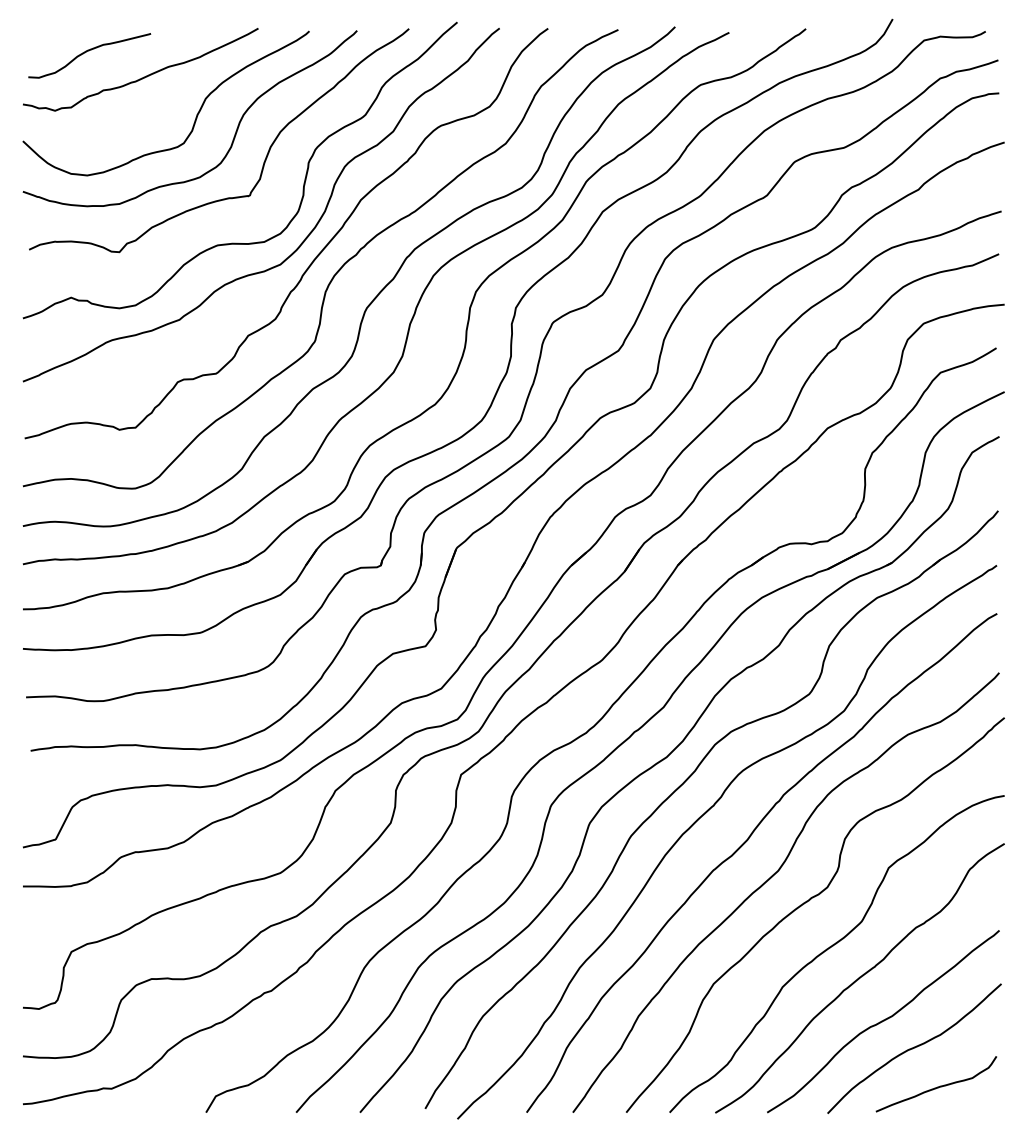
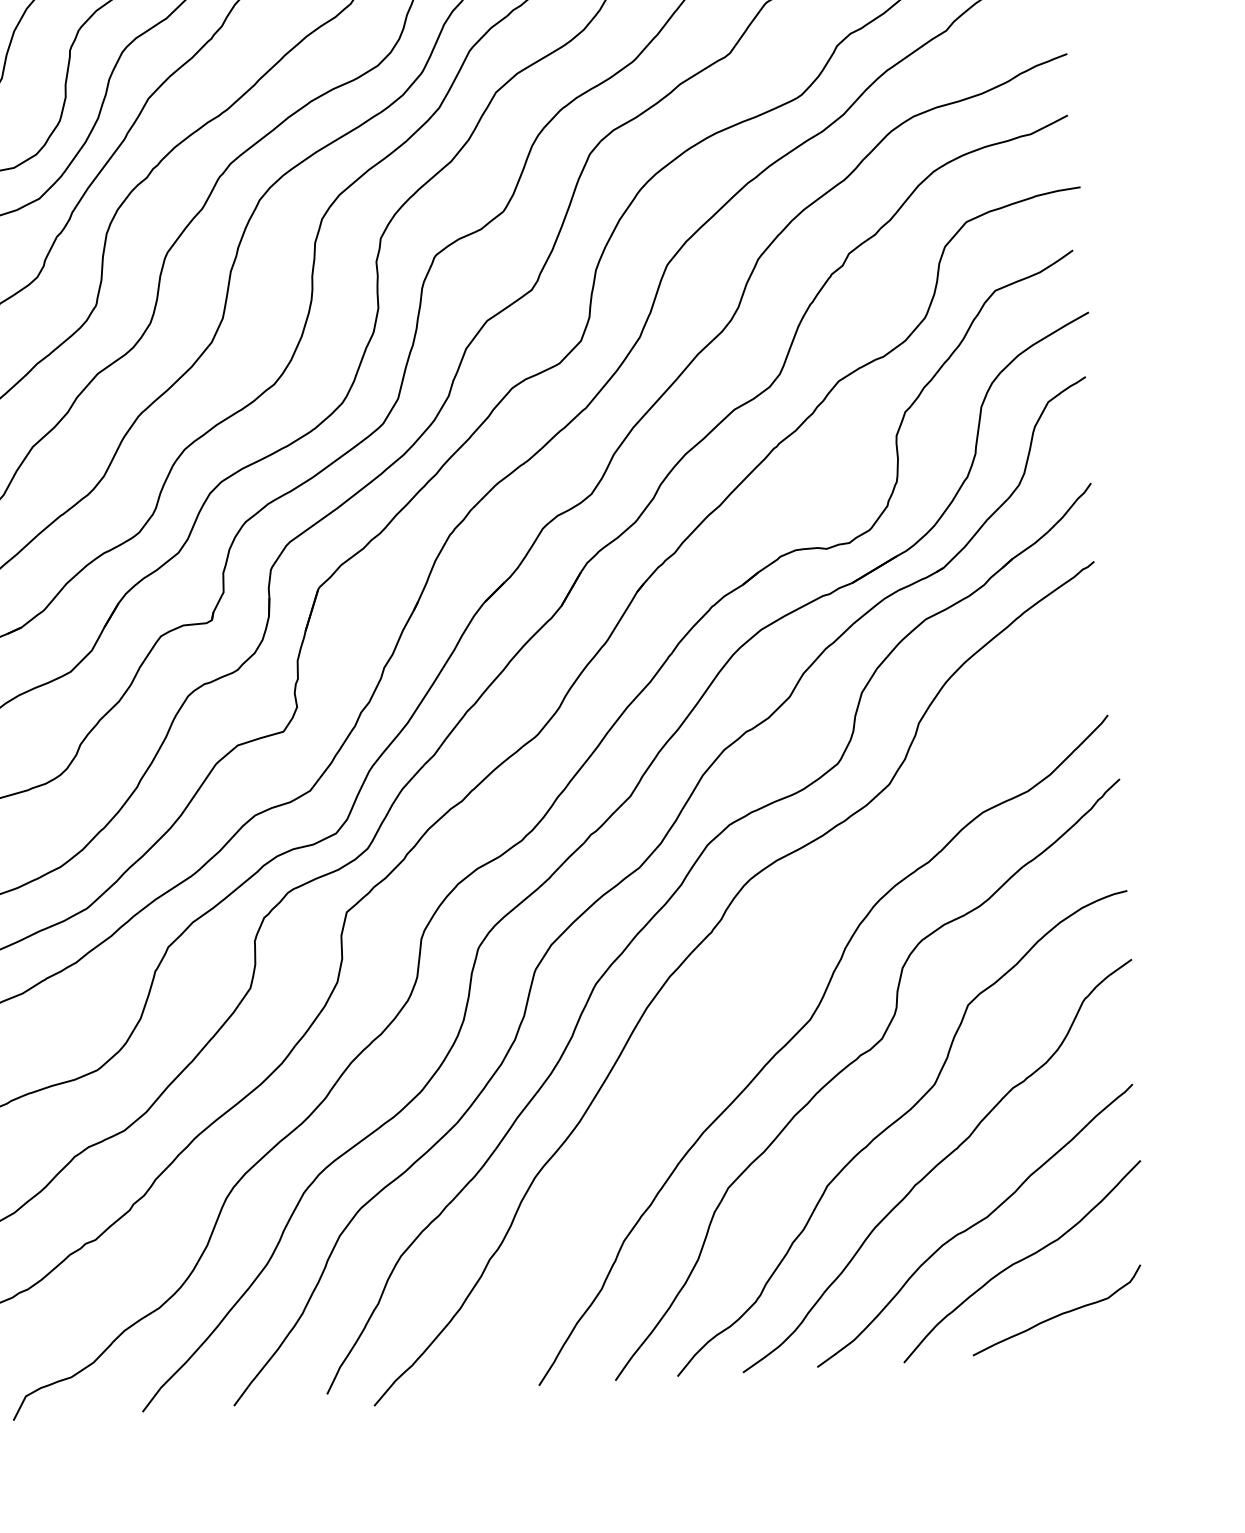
curve: (744, 844) -> (759, 985), removed

